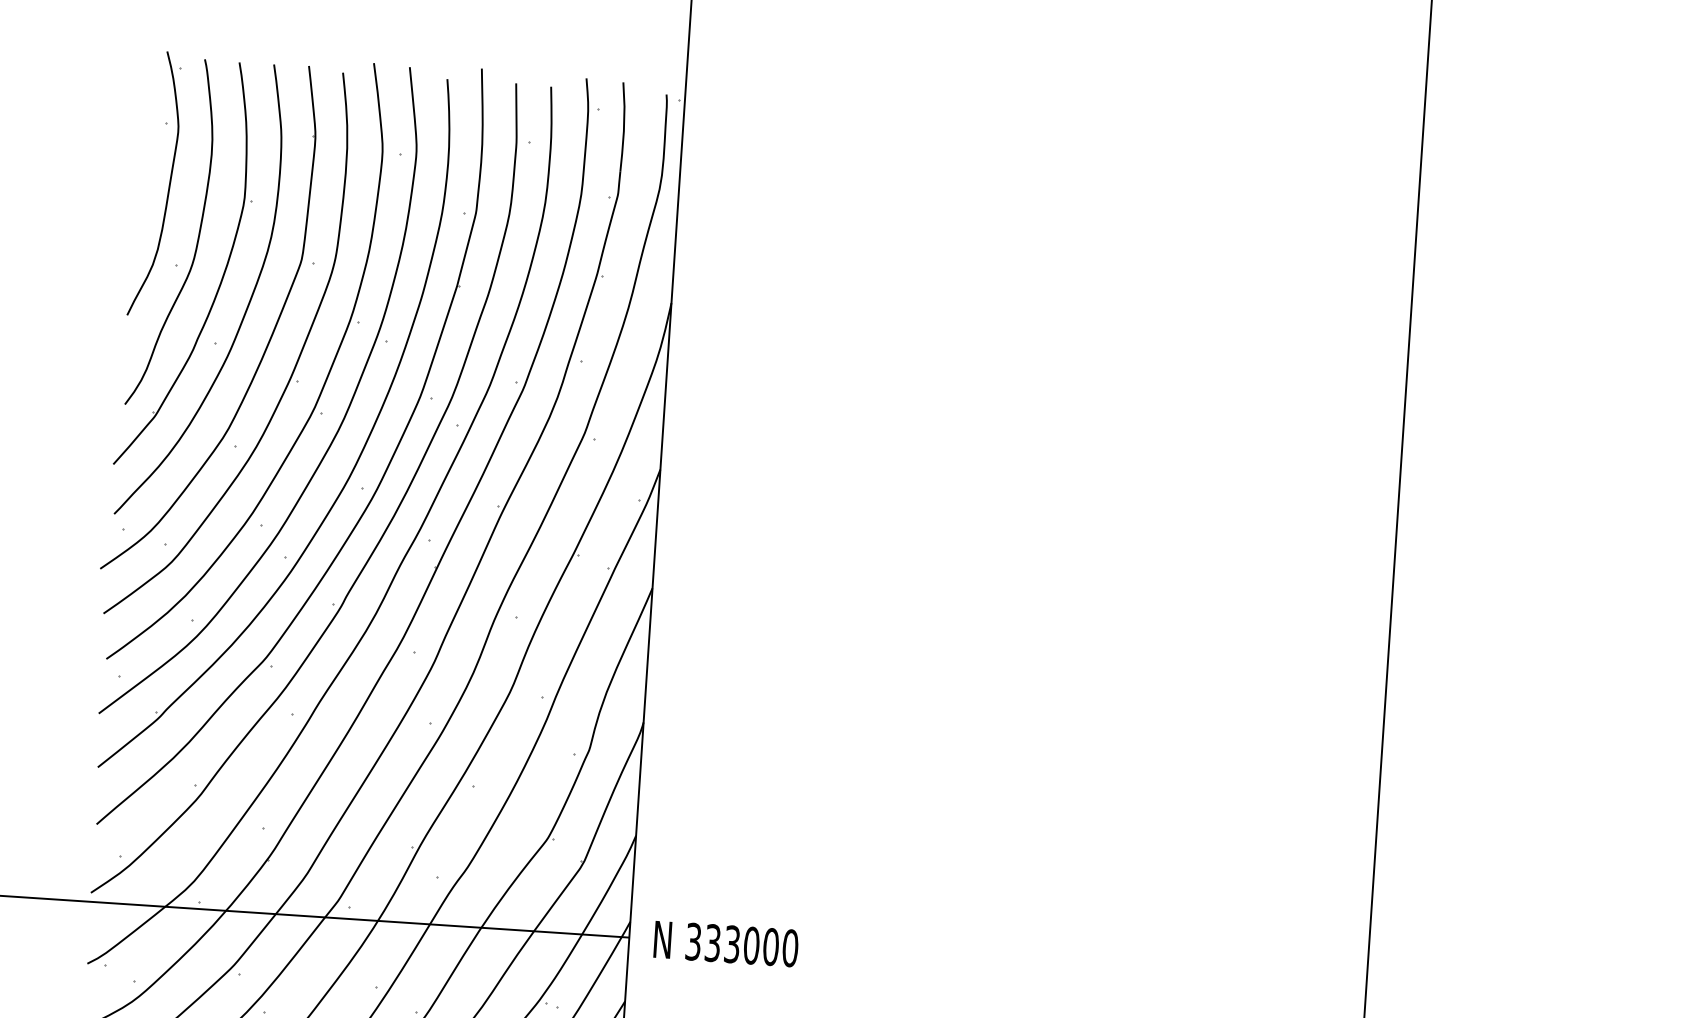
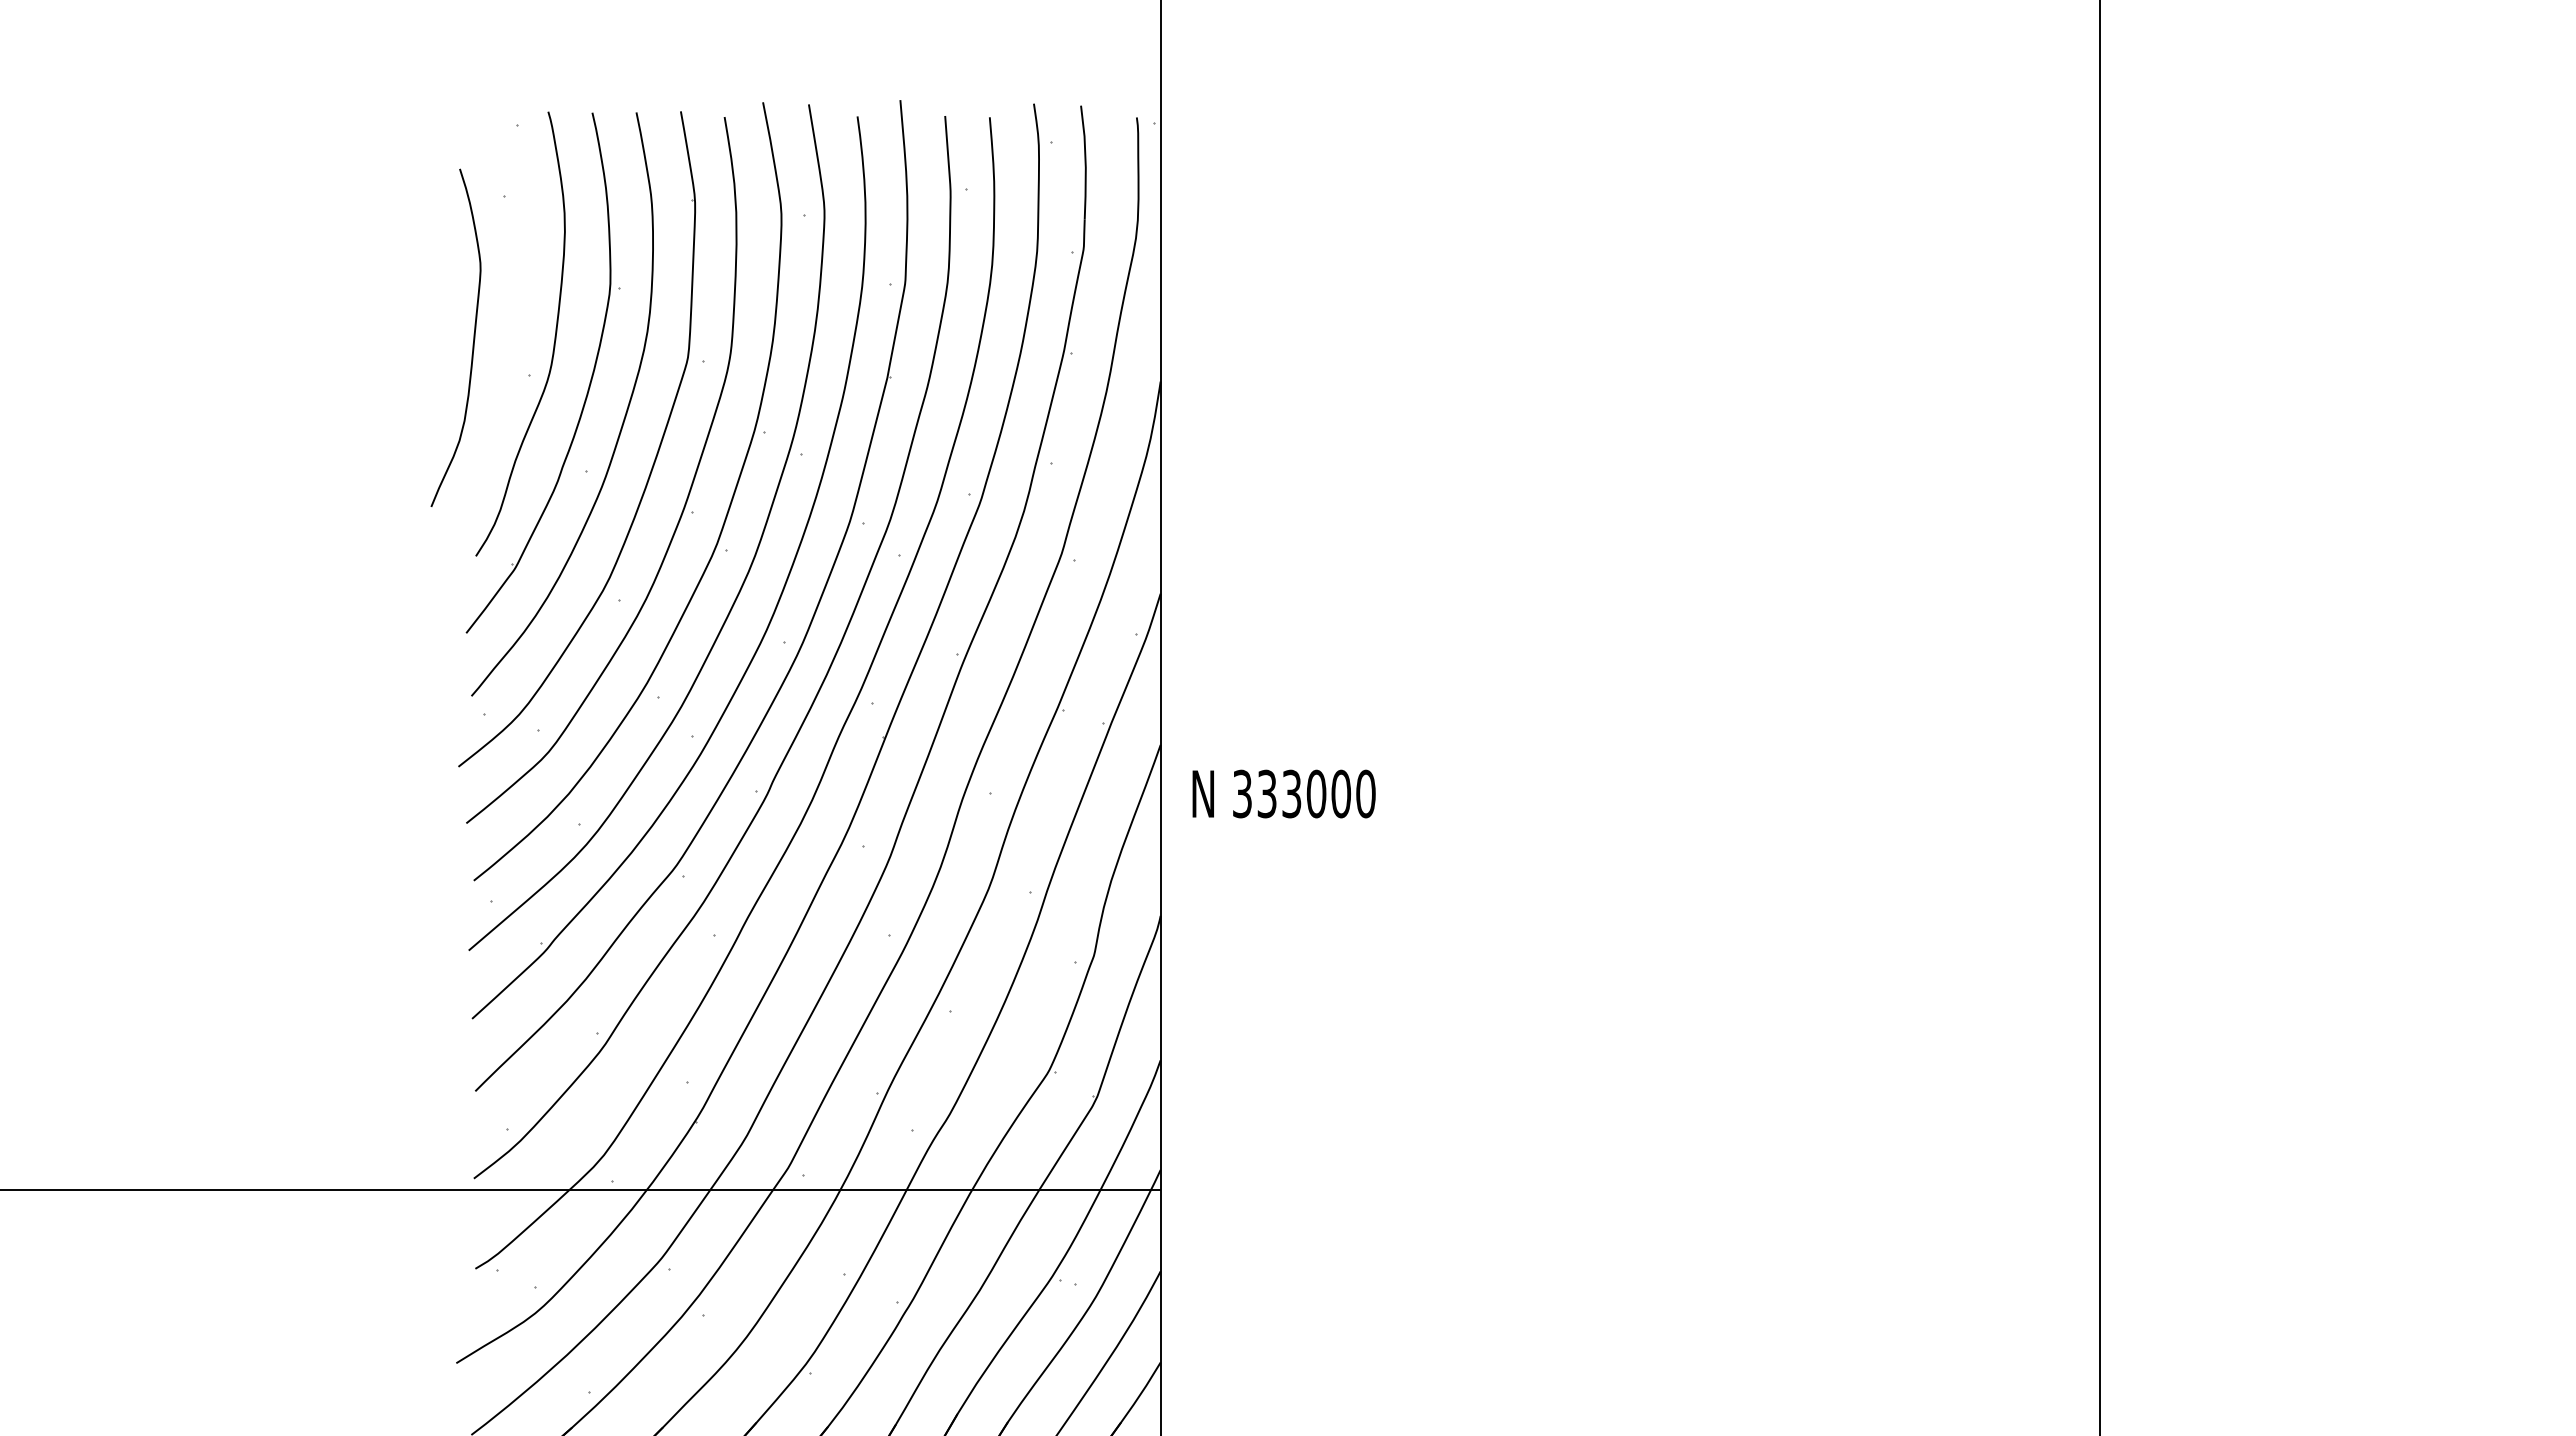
curve: (169, 184) -> (473, 337), moved
text: (725, 943) -> (1283, 793), moved

